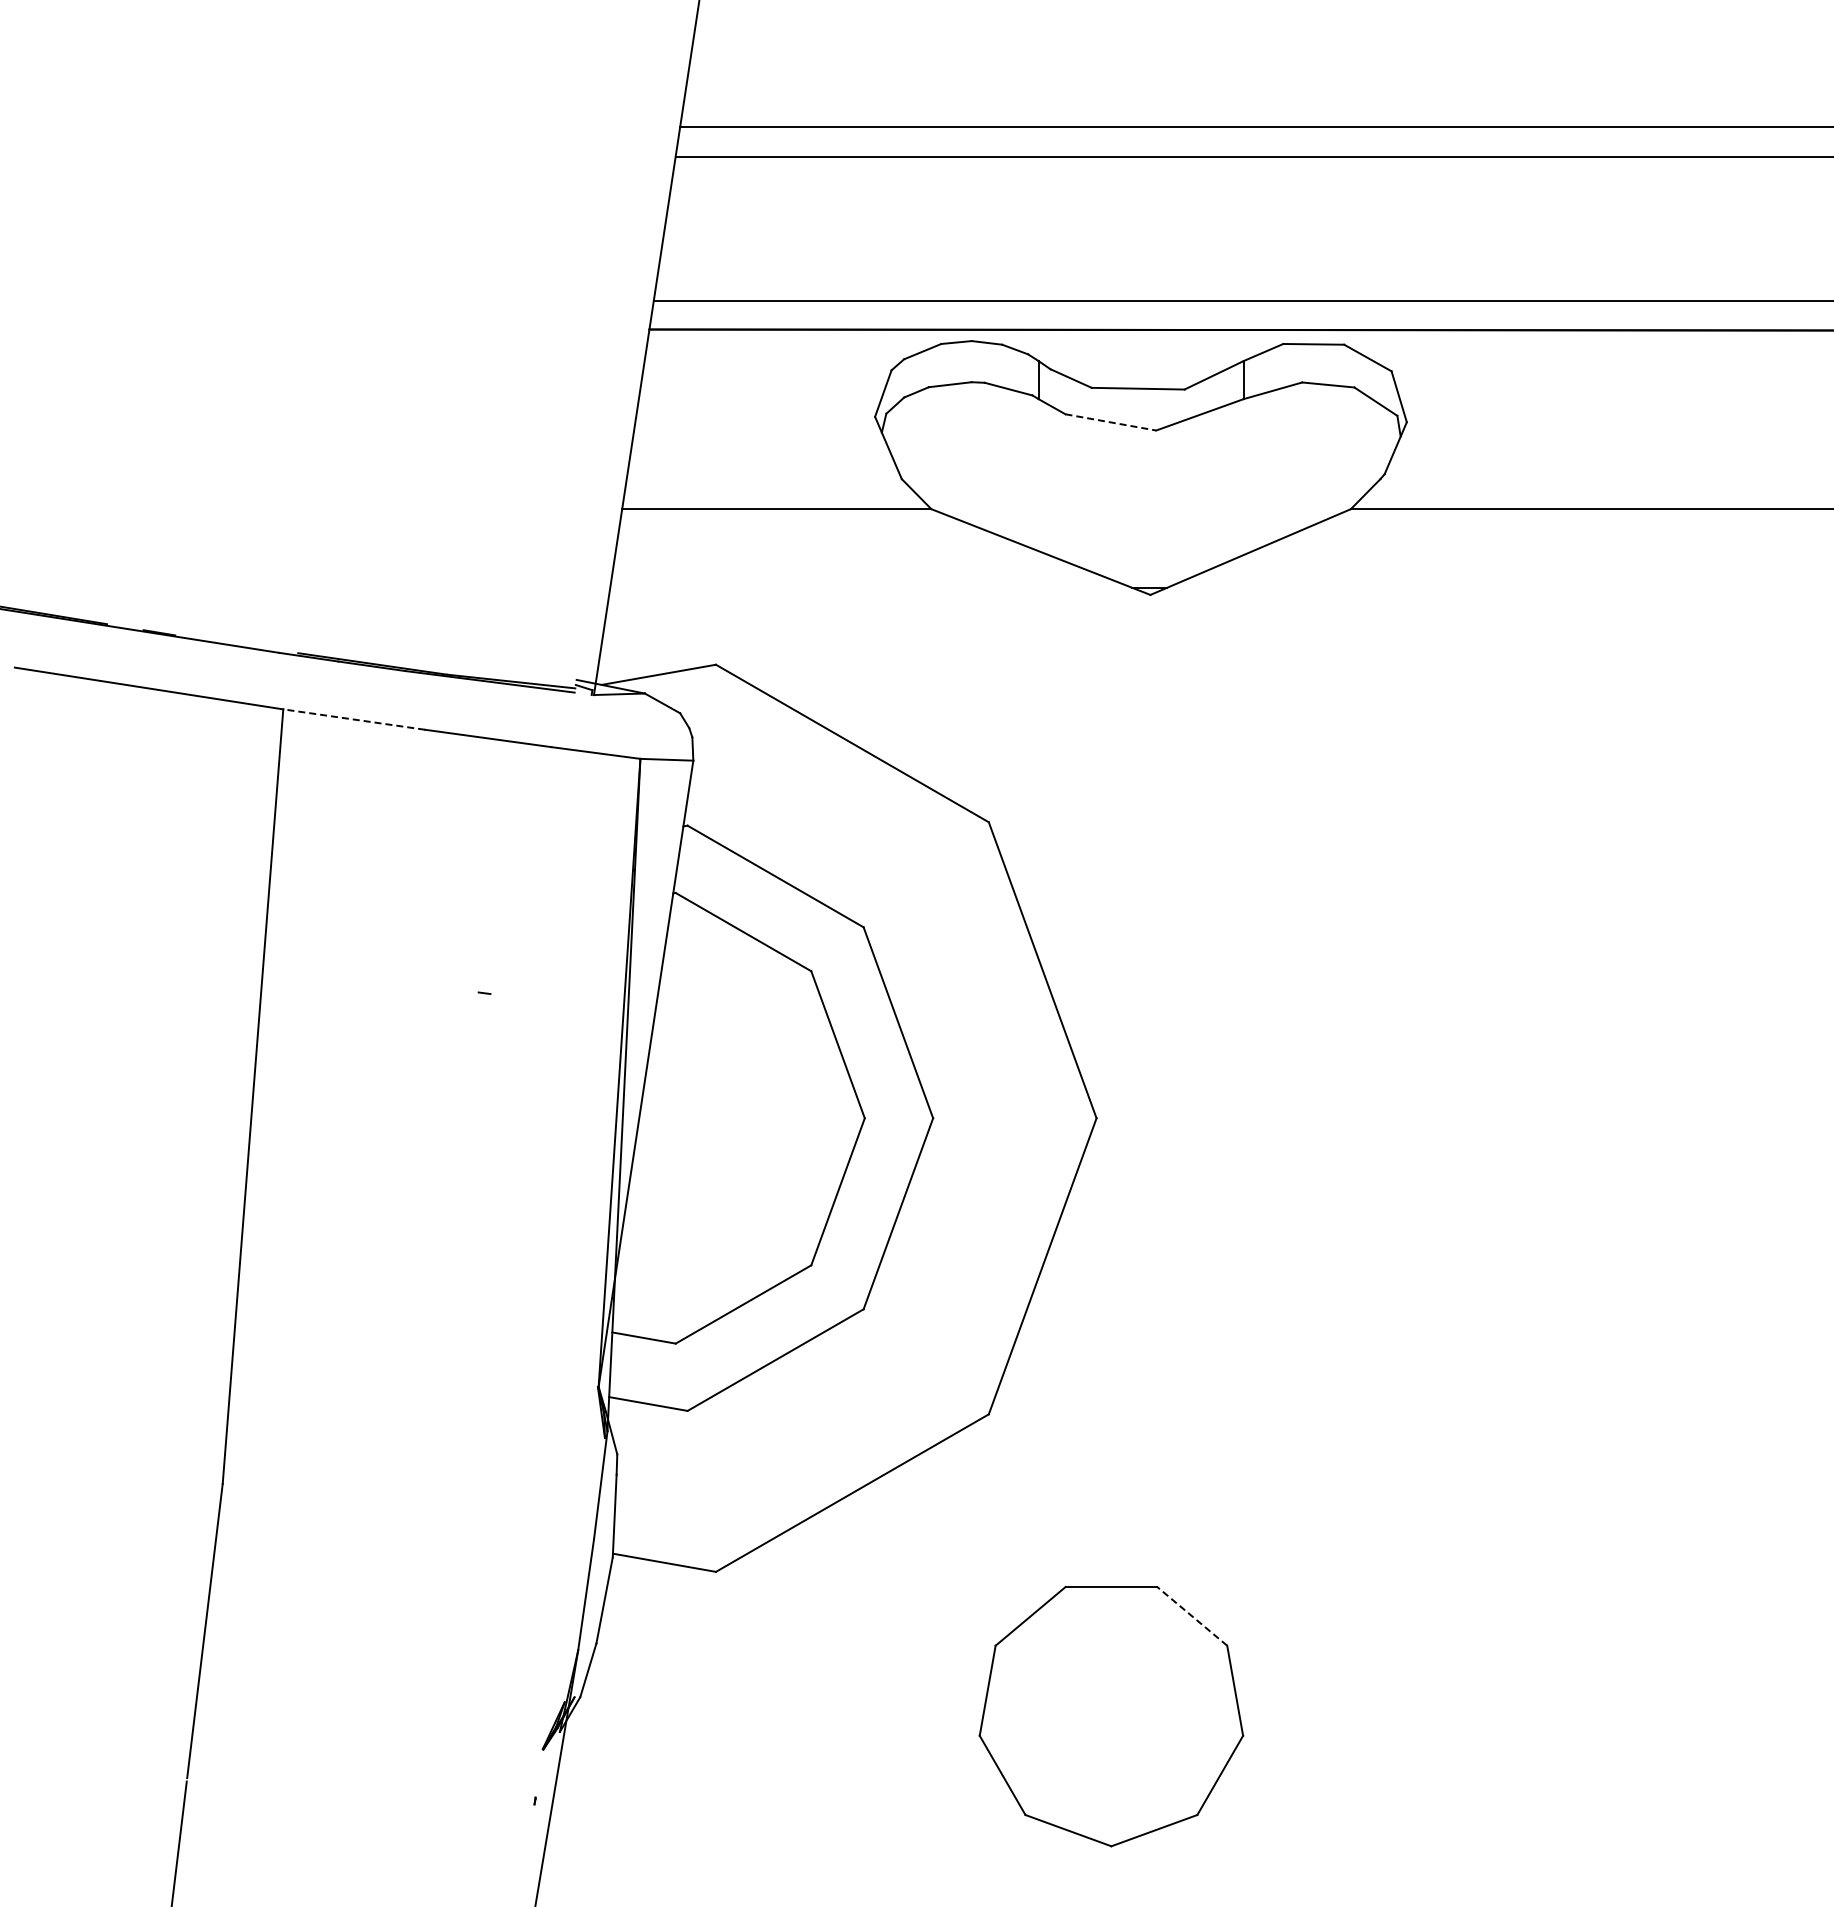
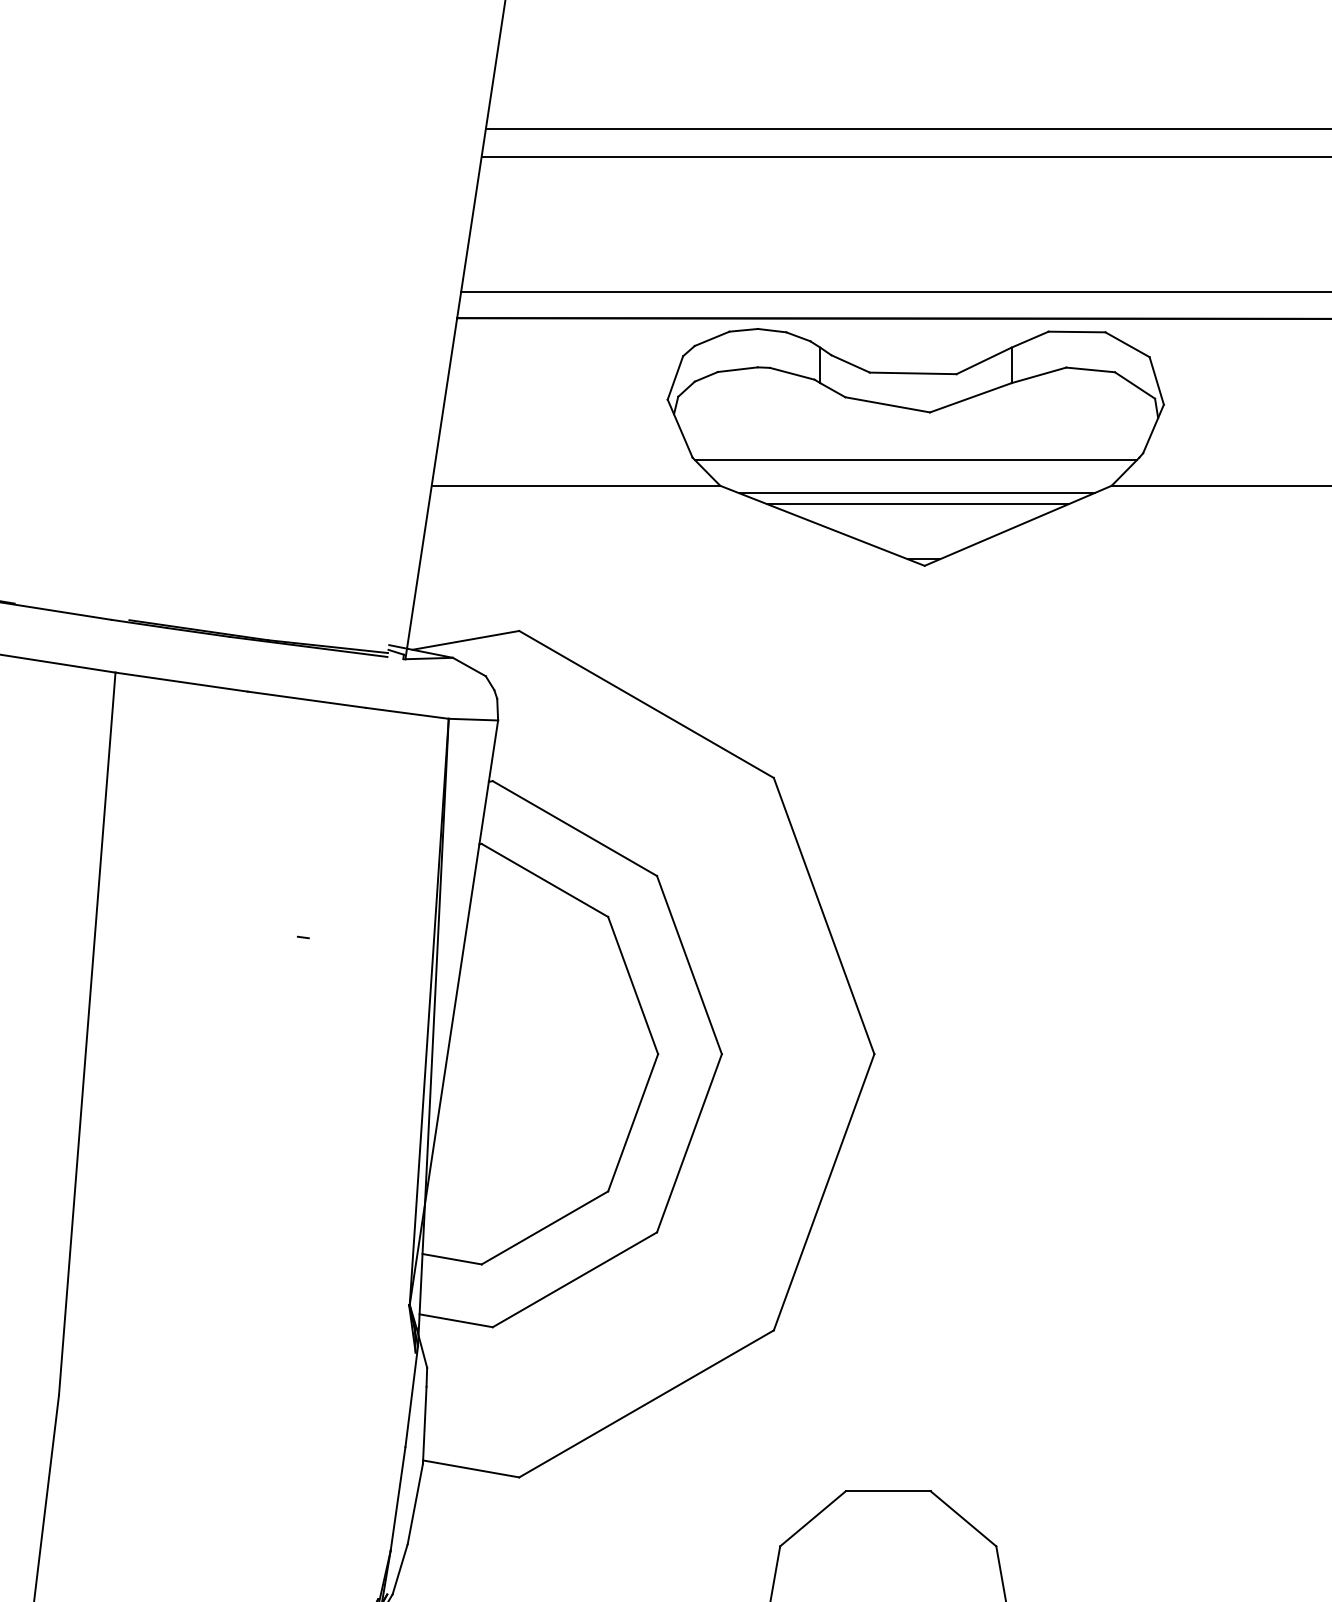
line: (1111, 422) -> (888, 404), dashed -> solid
line: (1141, 481) -> (916, 459), added
line: (1141, 516) -> (916, 492), added
line: (1142, 528) -> (917, 503), added
line: (354, 719) -> (181, 682), dashed -> solid
line: (1192, 1616) -> (963, 1519), dashed -> solid

